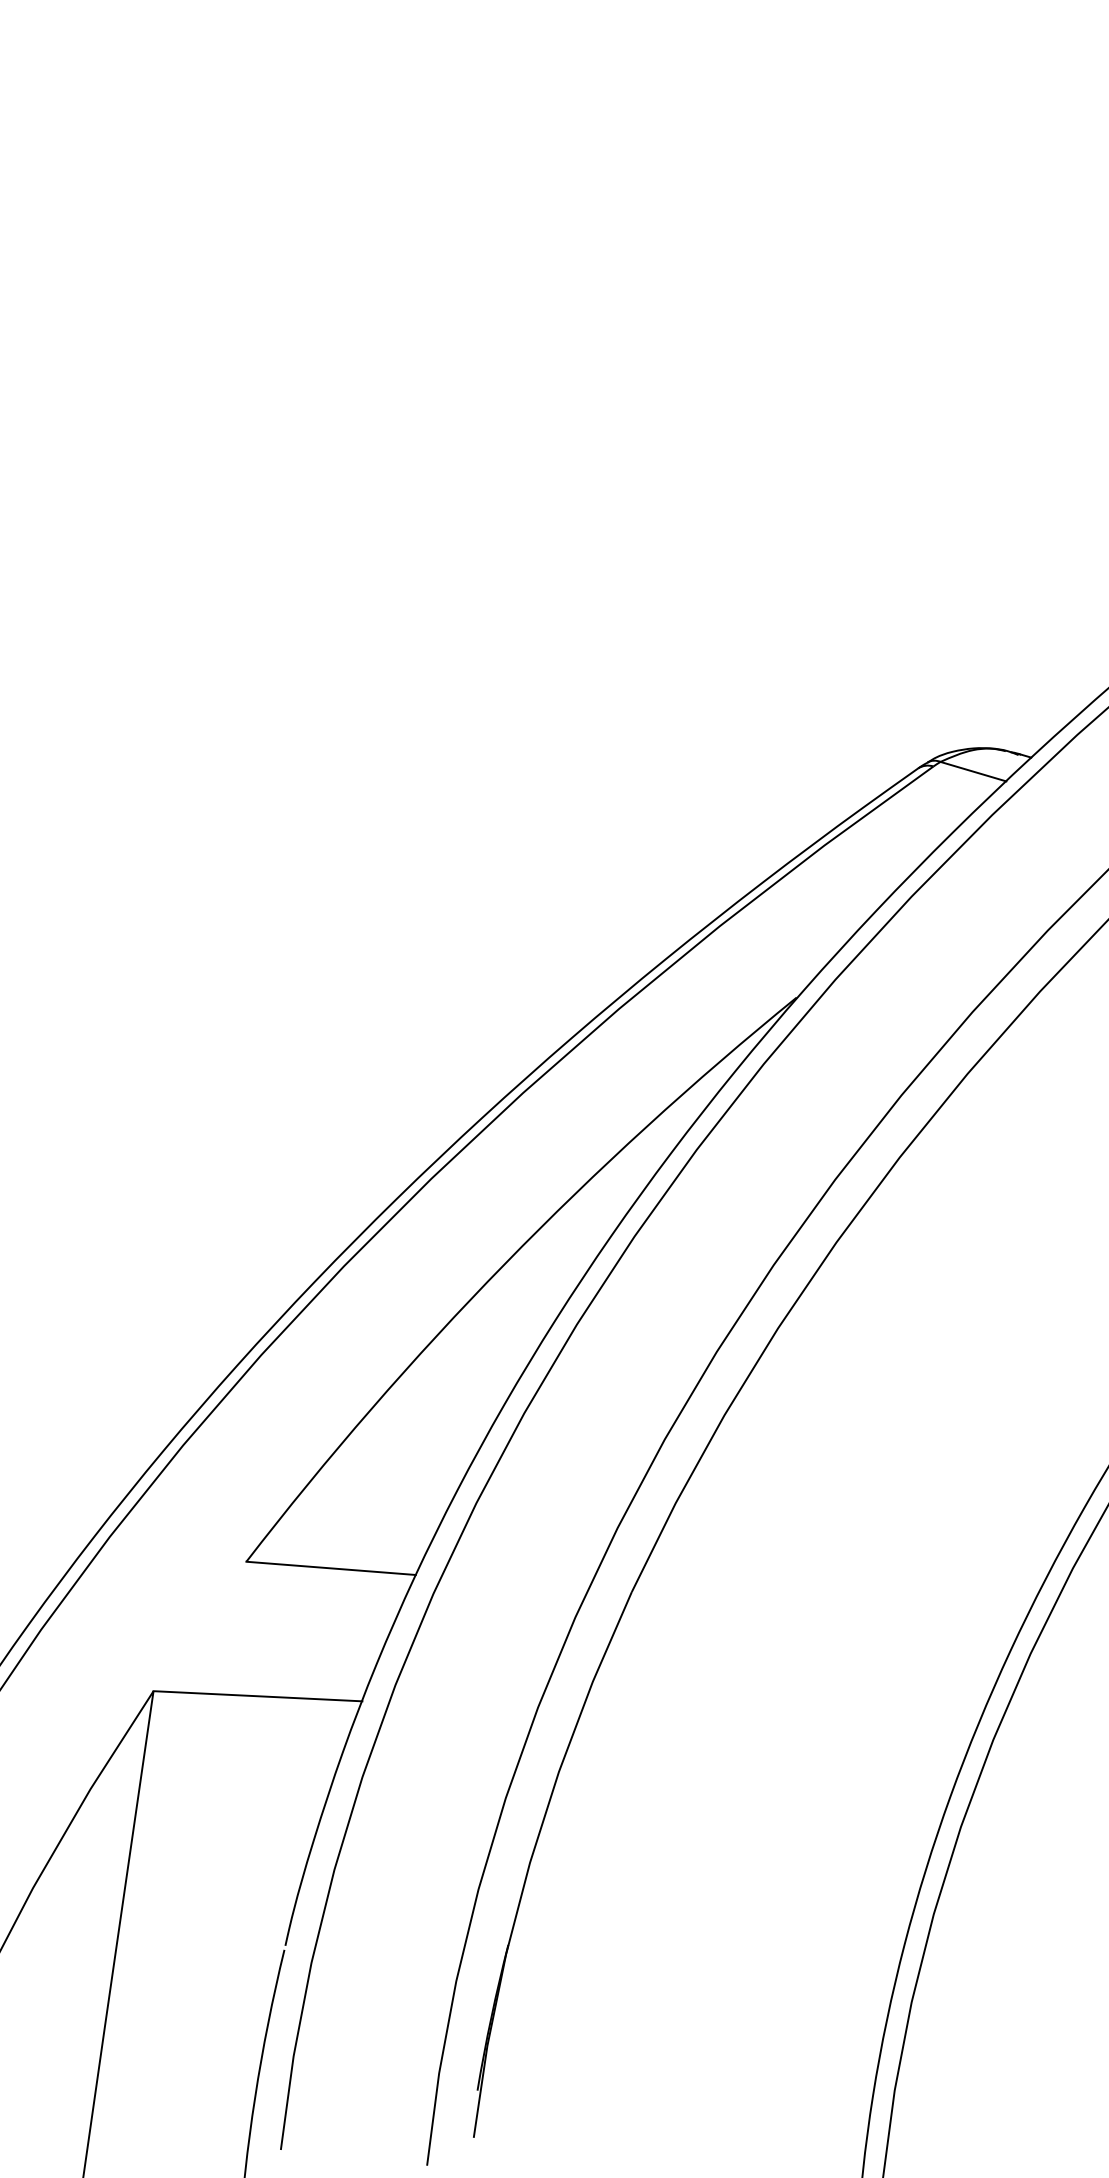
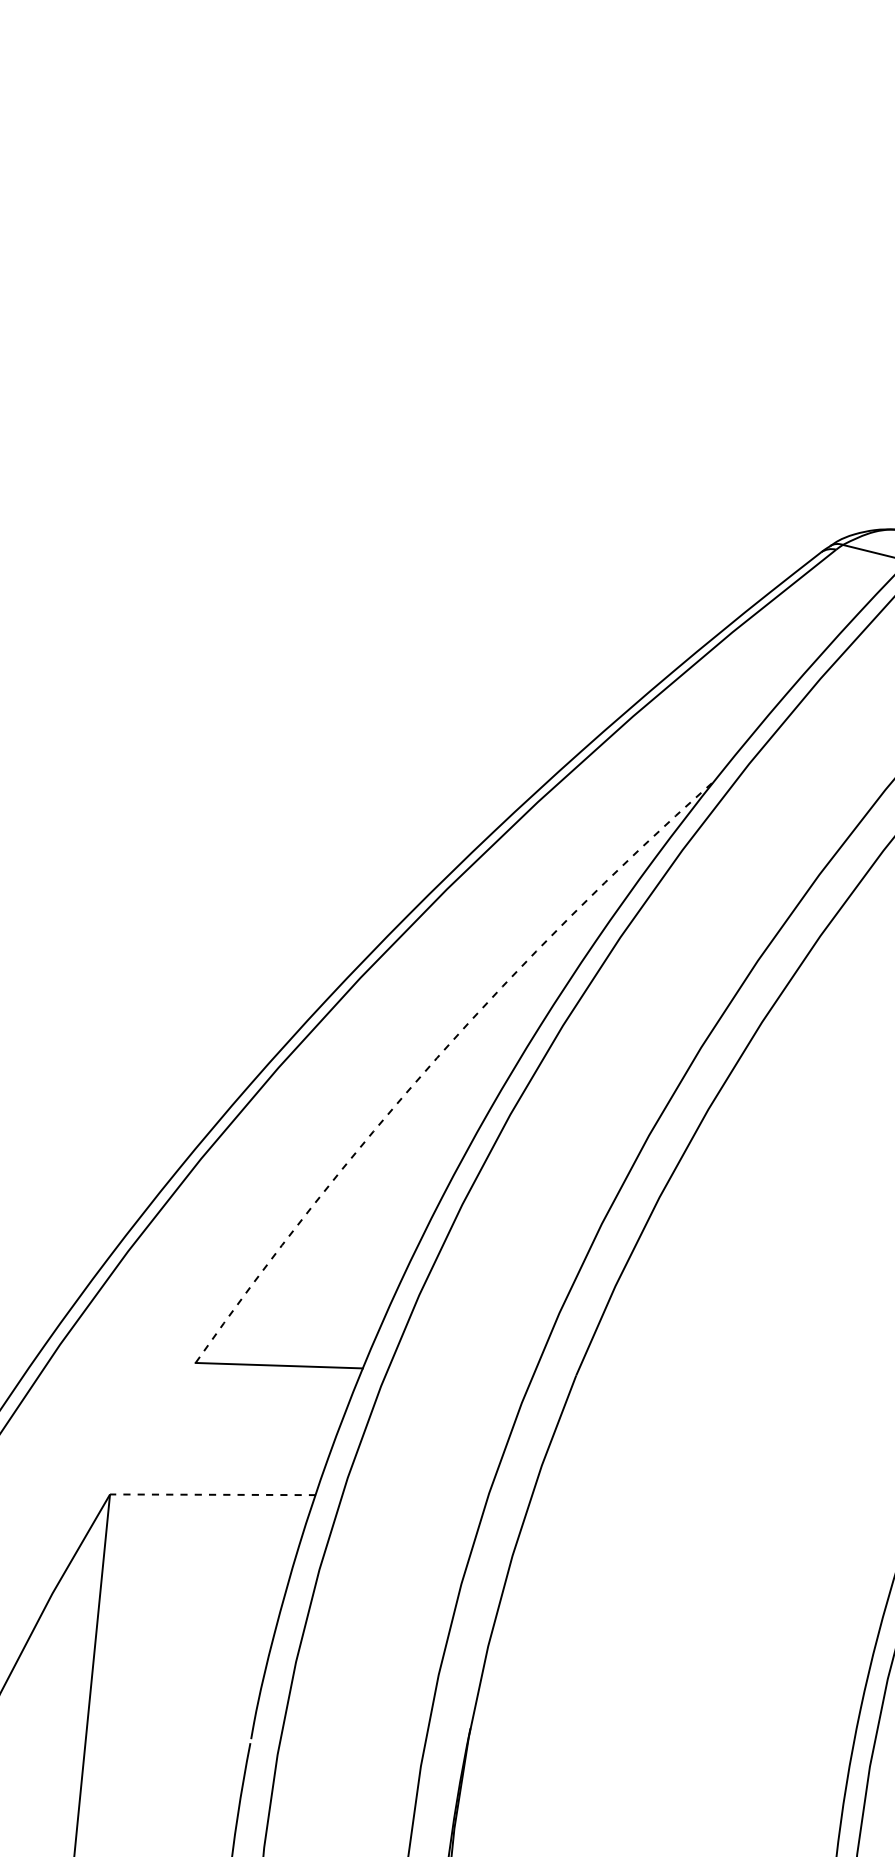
arc: (505, 1263) -> (437, 1057), solid -> dashed
line: (257, 1696) -> (212, 1495), solid -> dashed

